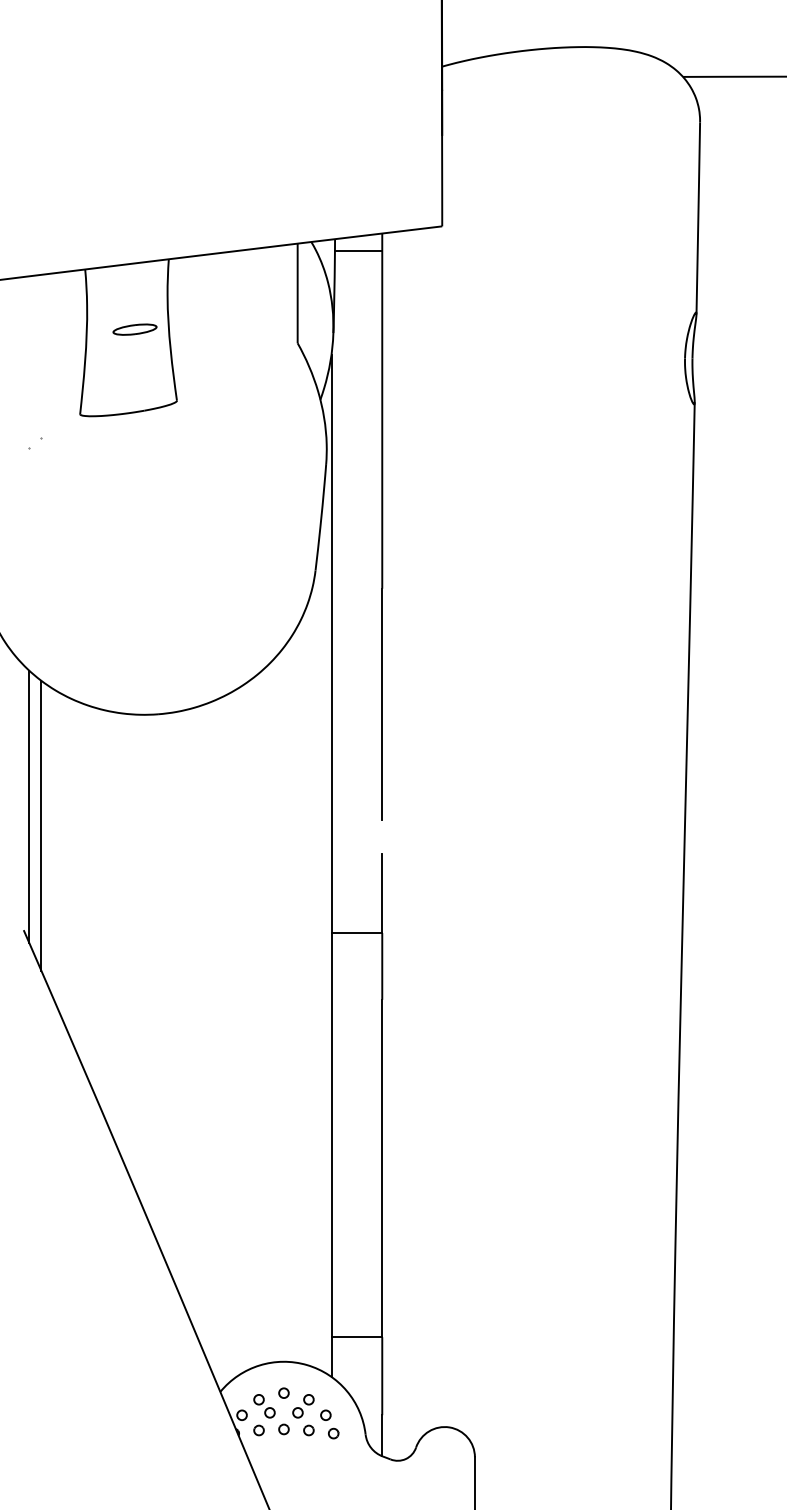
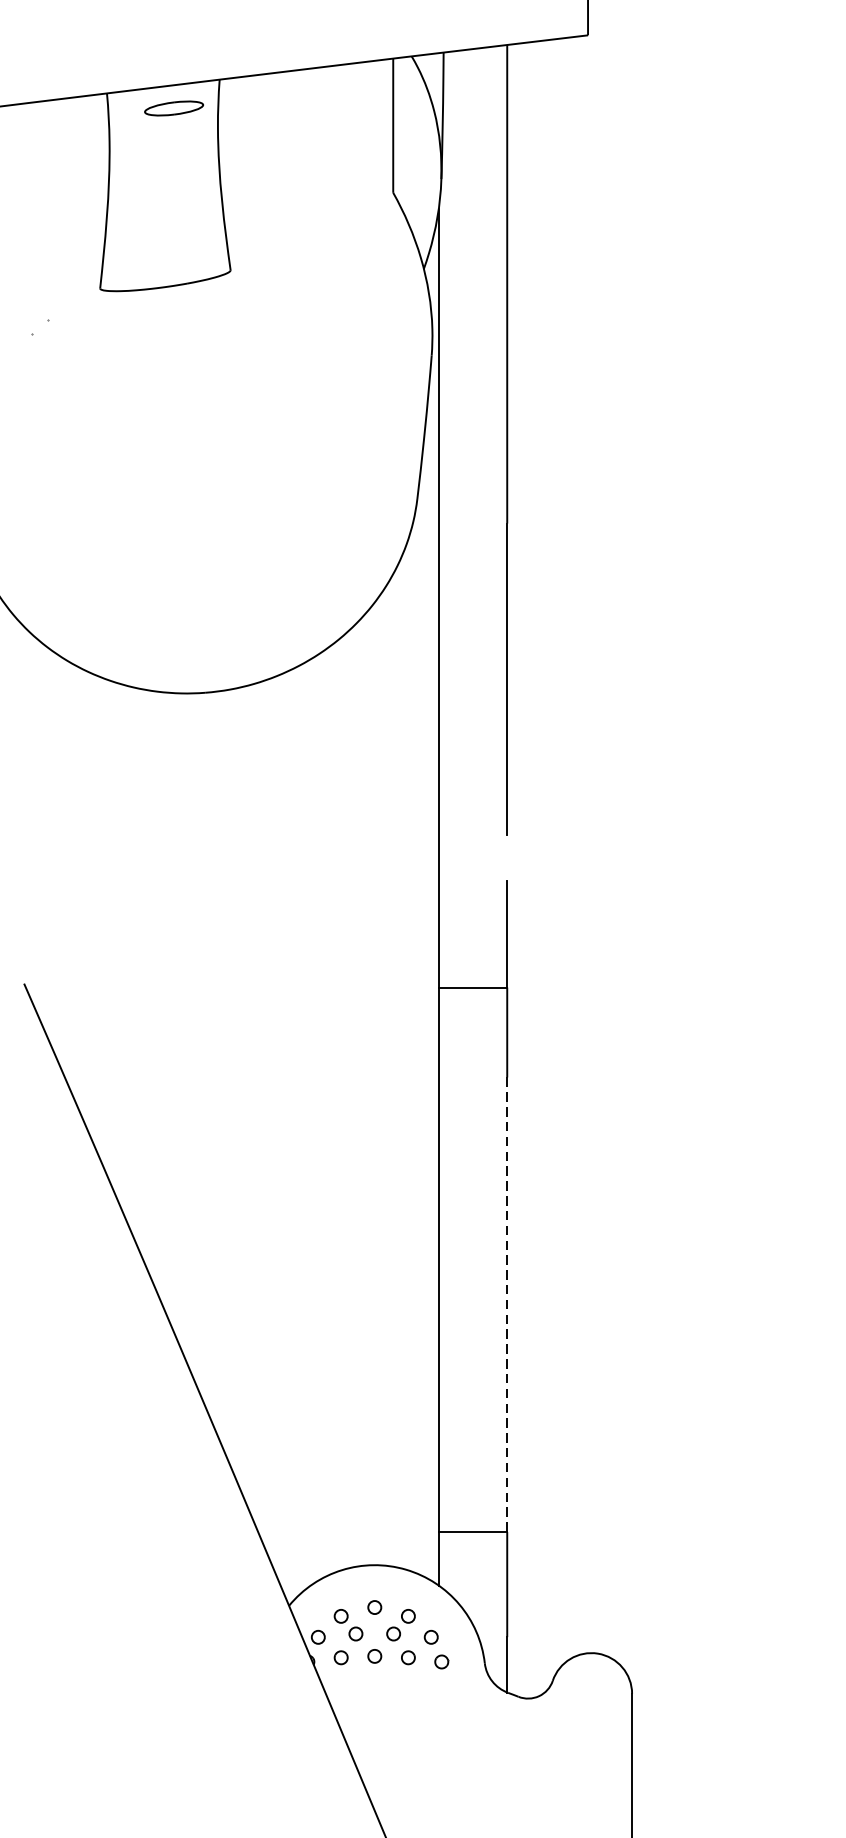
line: (358, 251) -> (475, 69), removed
part: (134, 329) -> (173, 108), moved
line: (29, 806) -> (31, 817), removed
line: (41, 825) -> (48, 842), removed
line: (382, 1168) -> (507, 1304), solid -> dashed

